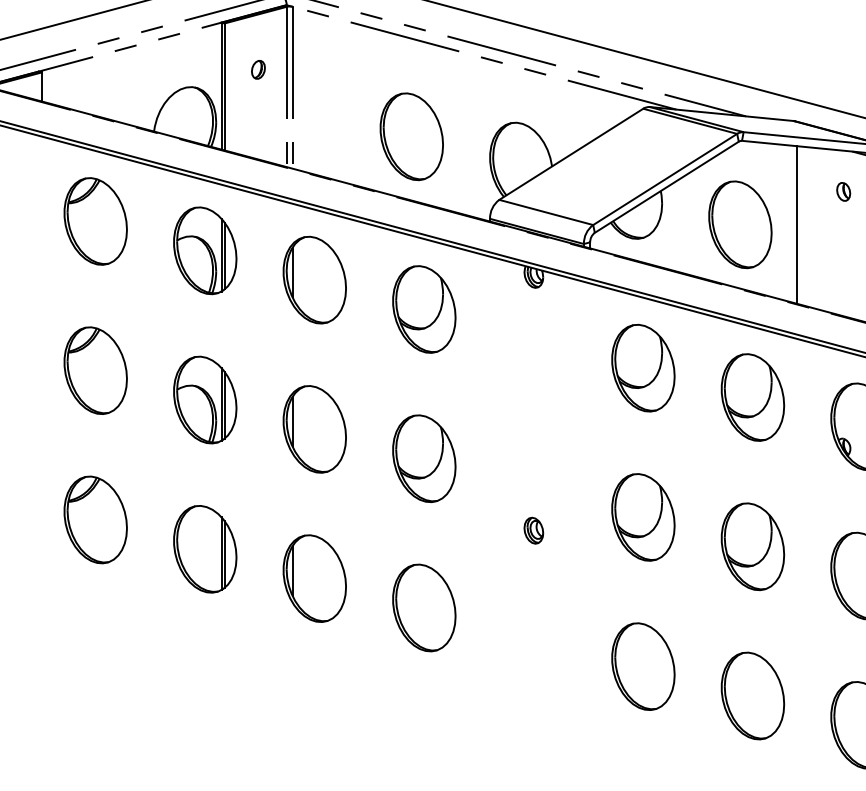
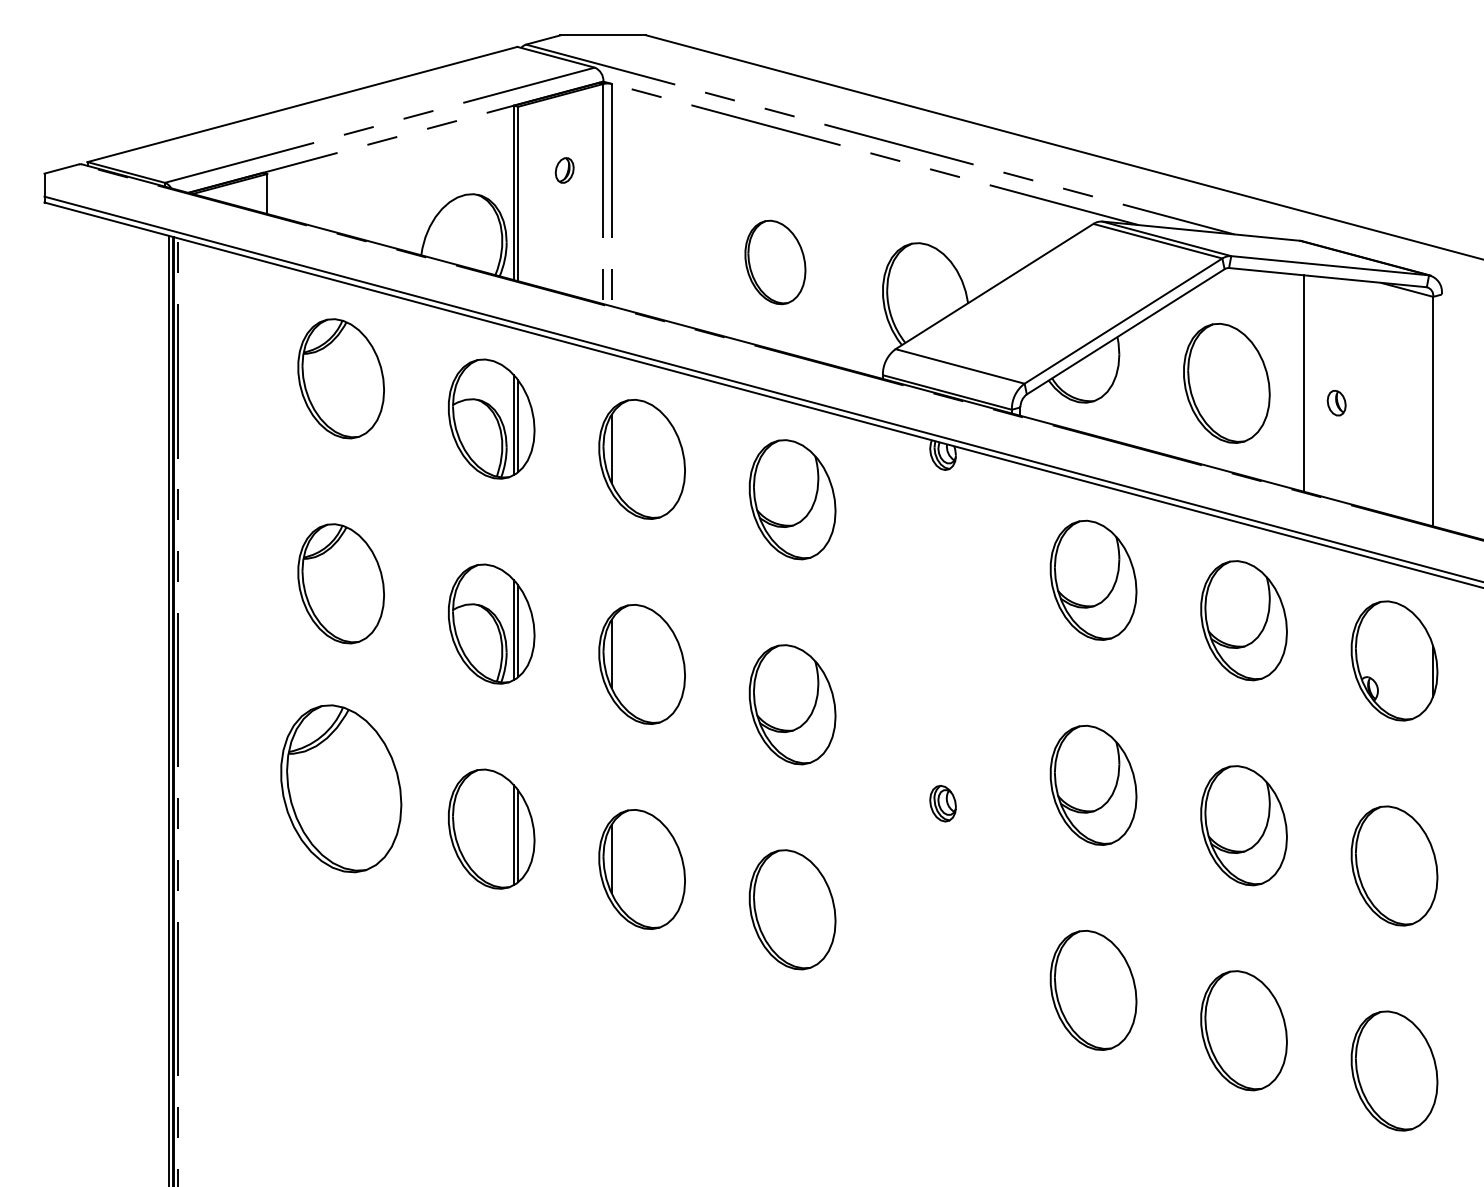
part: (411, 136) -> (775, 262), size x0.7
part: (843, 192) -> (1336, 403), moved
part: (95, 519) -> (340, 788), size x1.4

